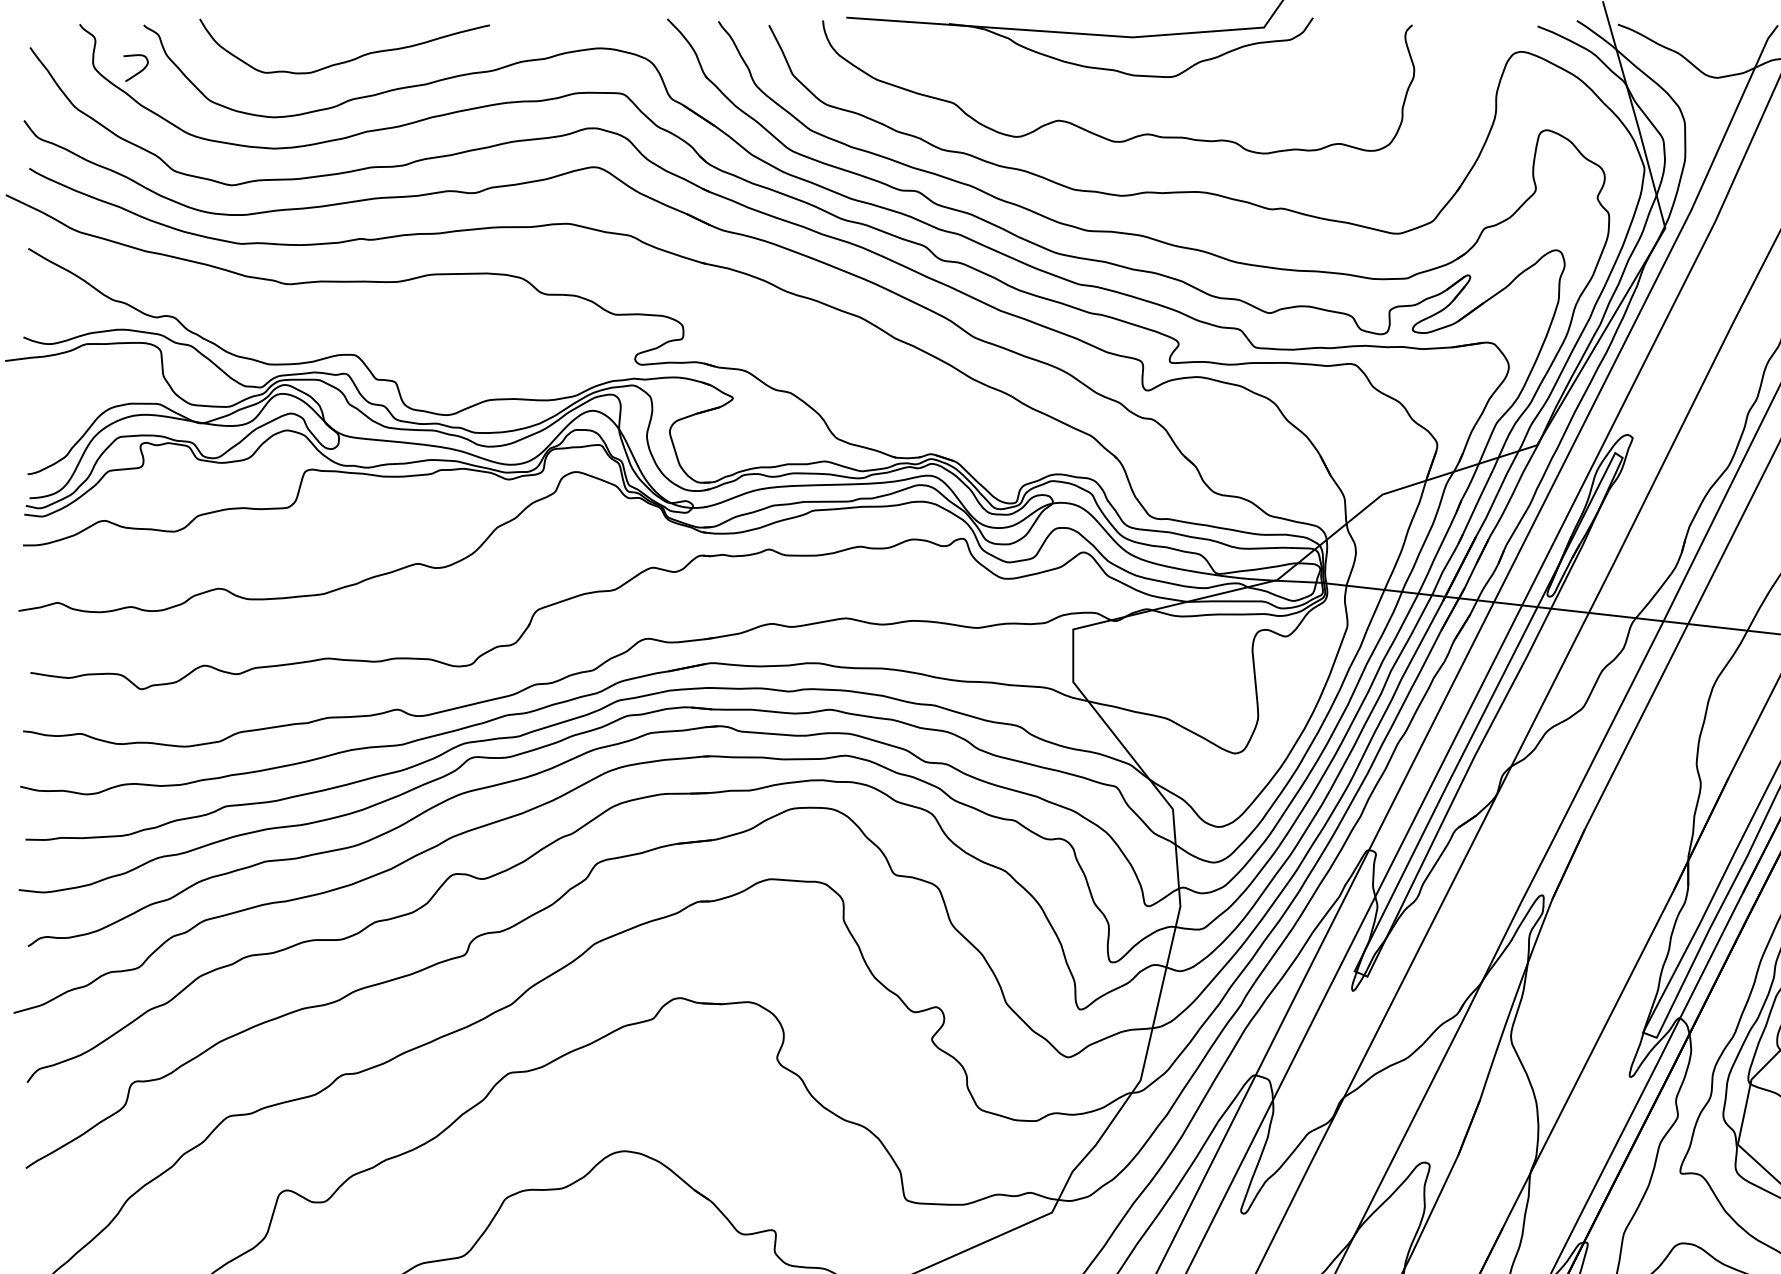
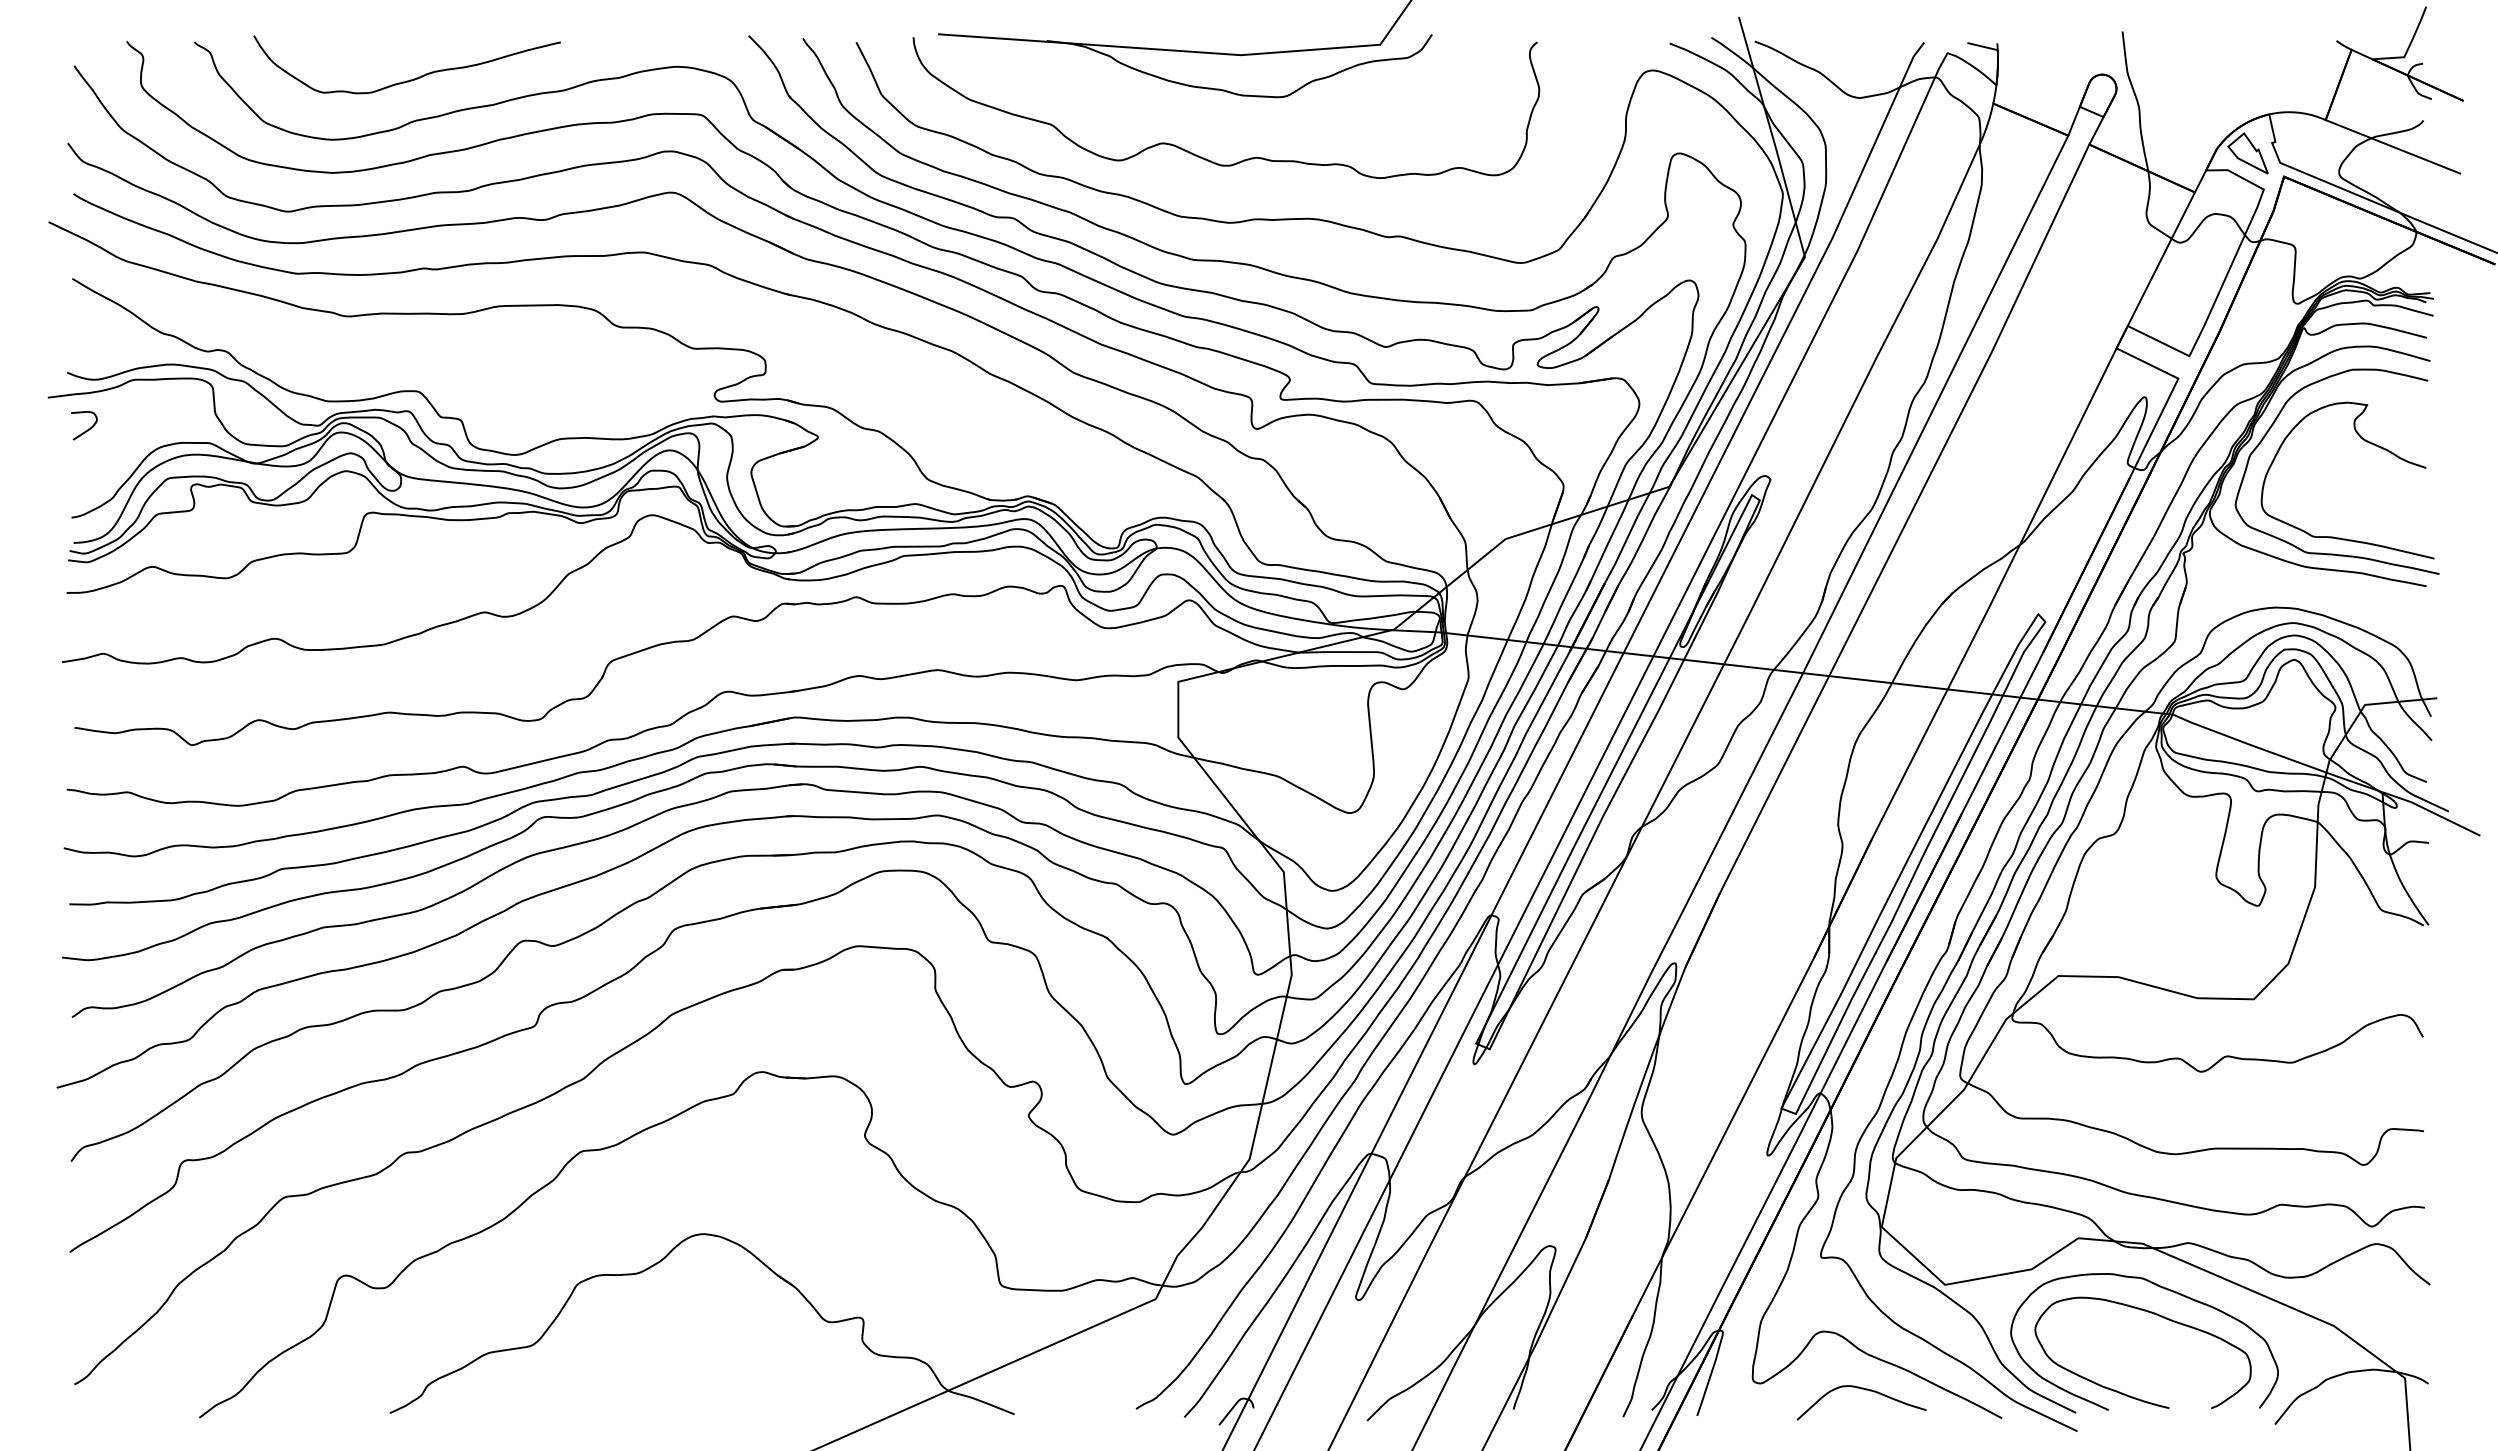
curve: (139, 70) -> (88, 428), moved

